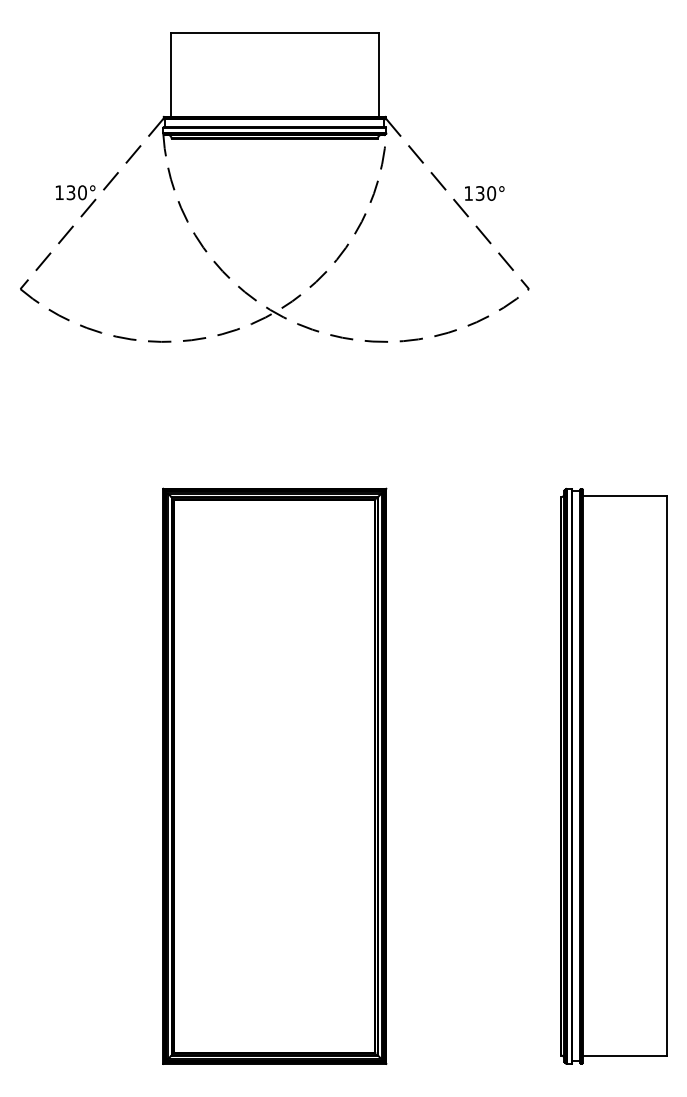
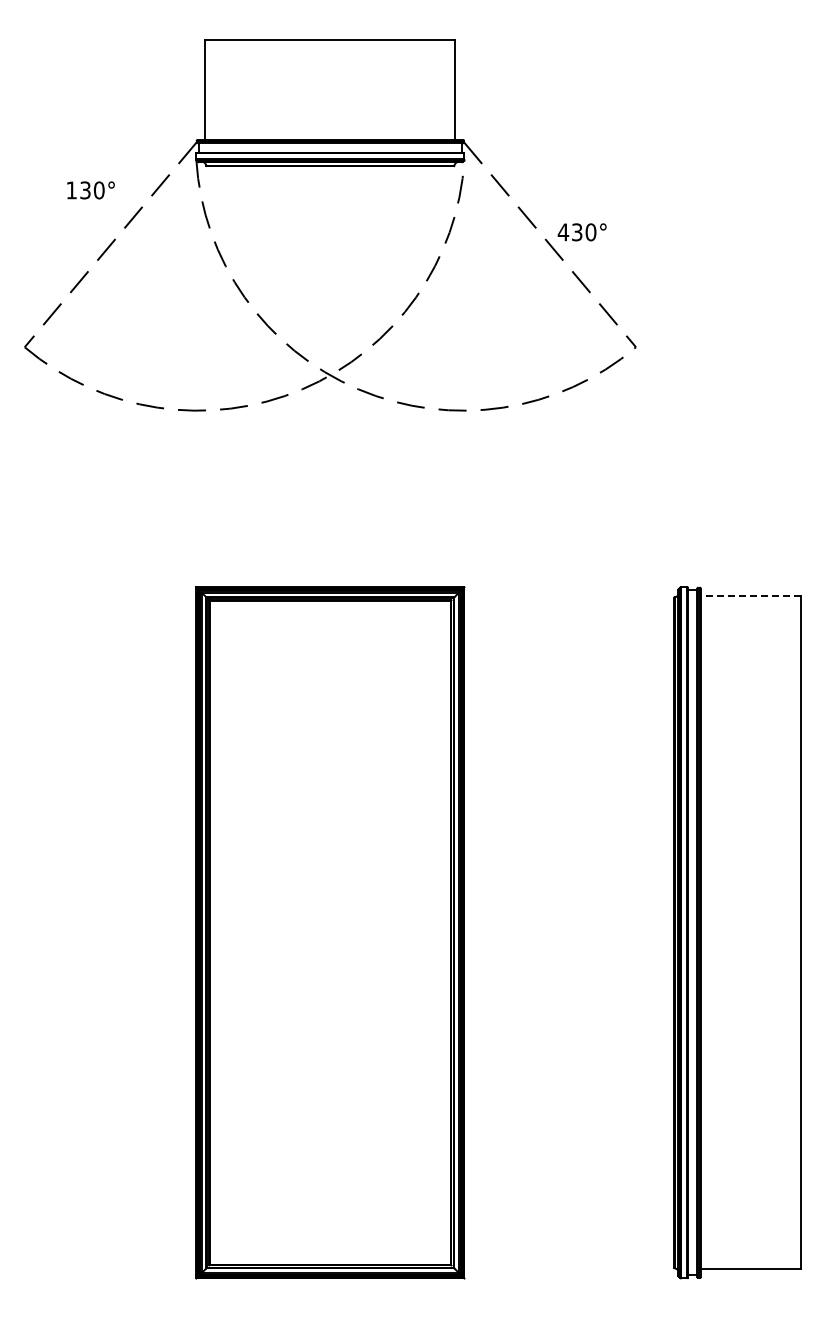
text: (75, 192) -> (90, 190), moved
text: (468, 193) -> (563, 232), 130° -> 430°
line: (624, 496) -> (750, 596), solid -> dashed

